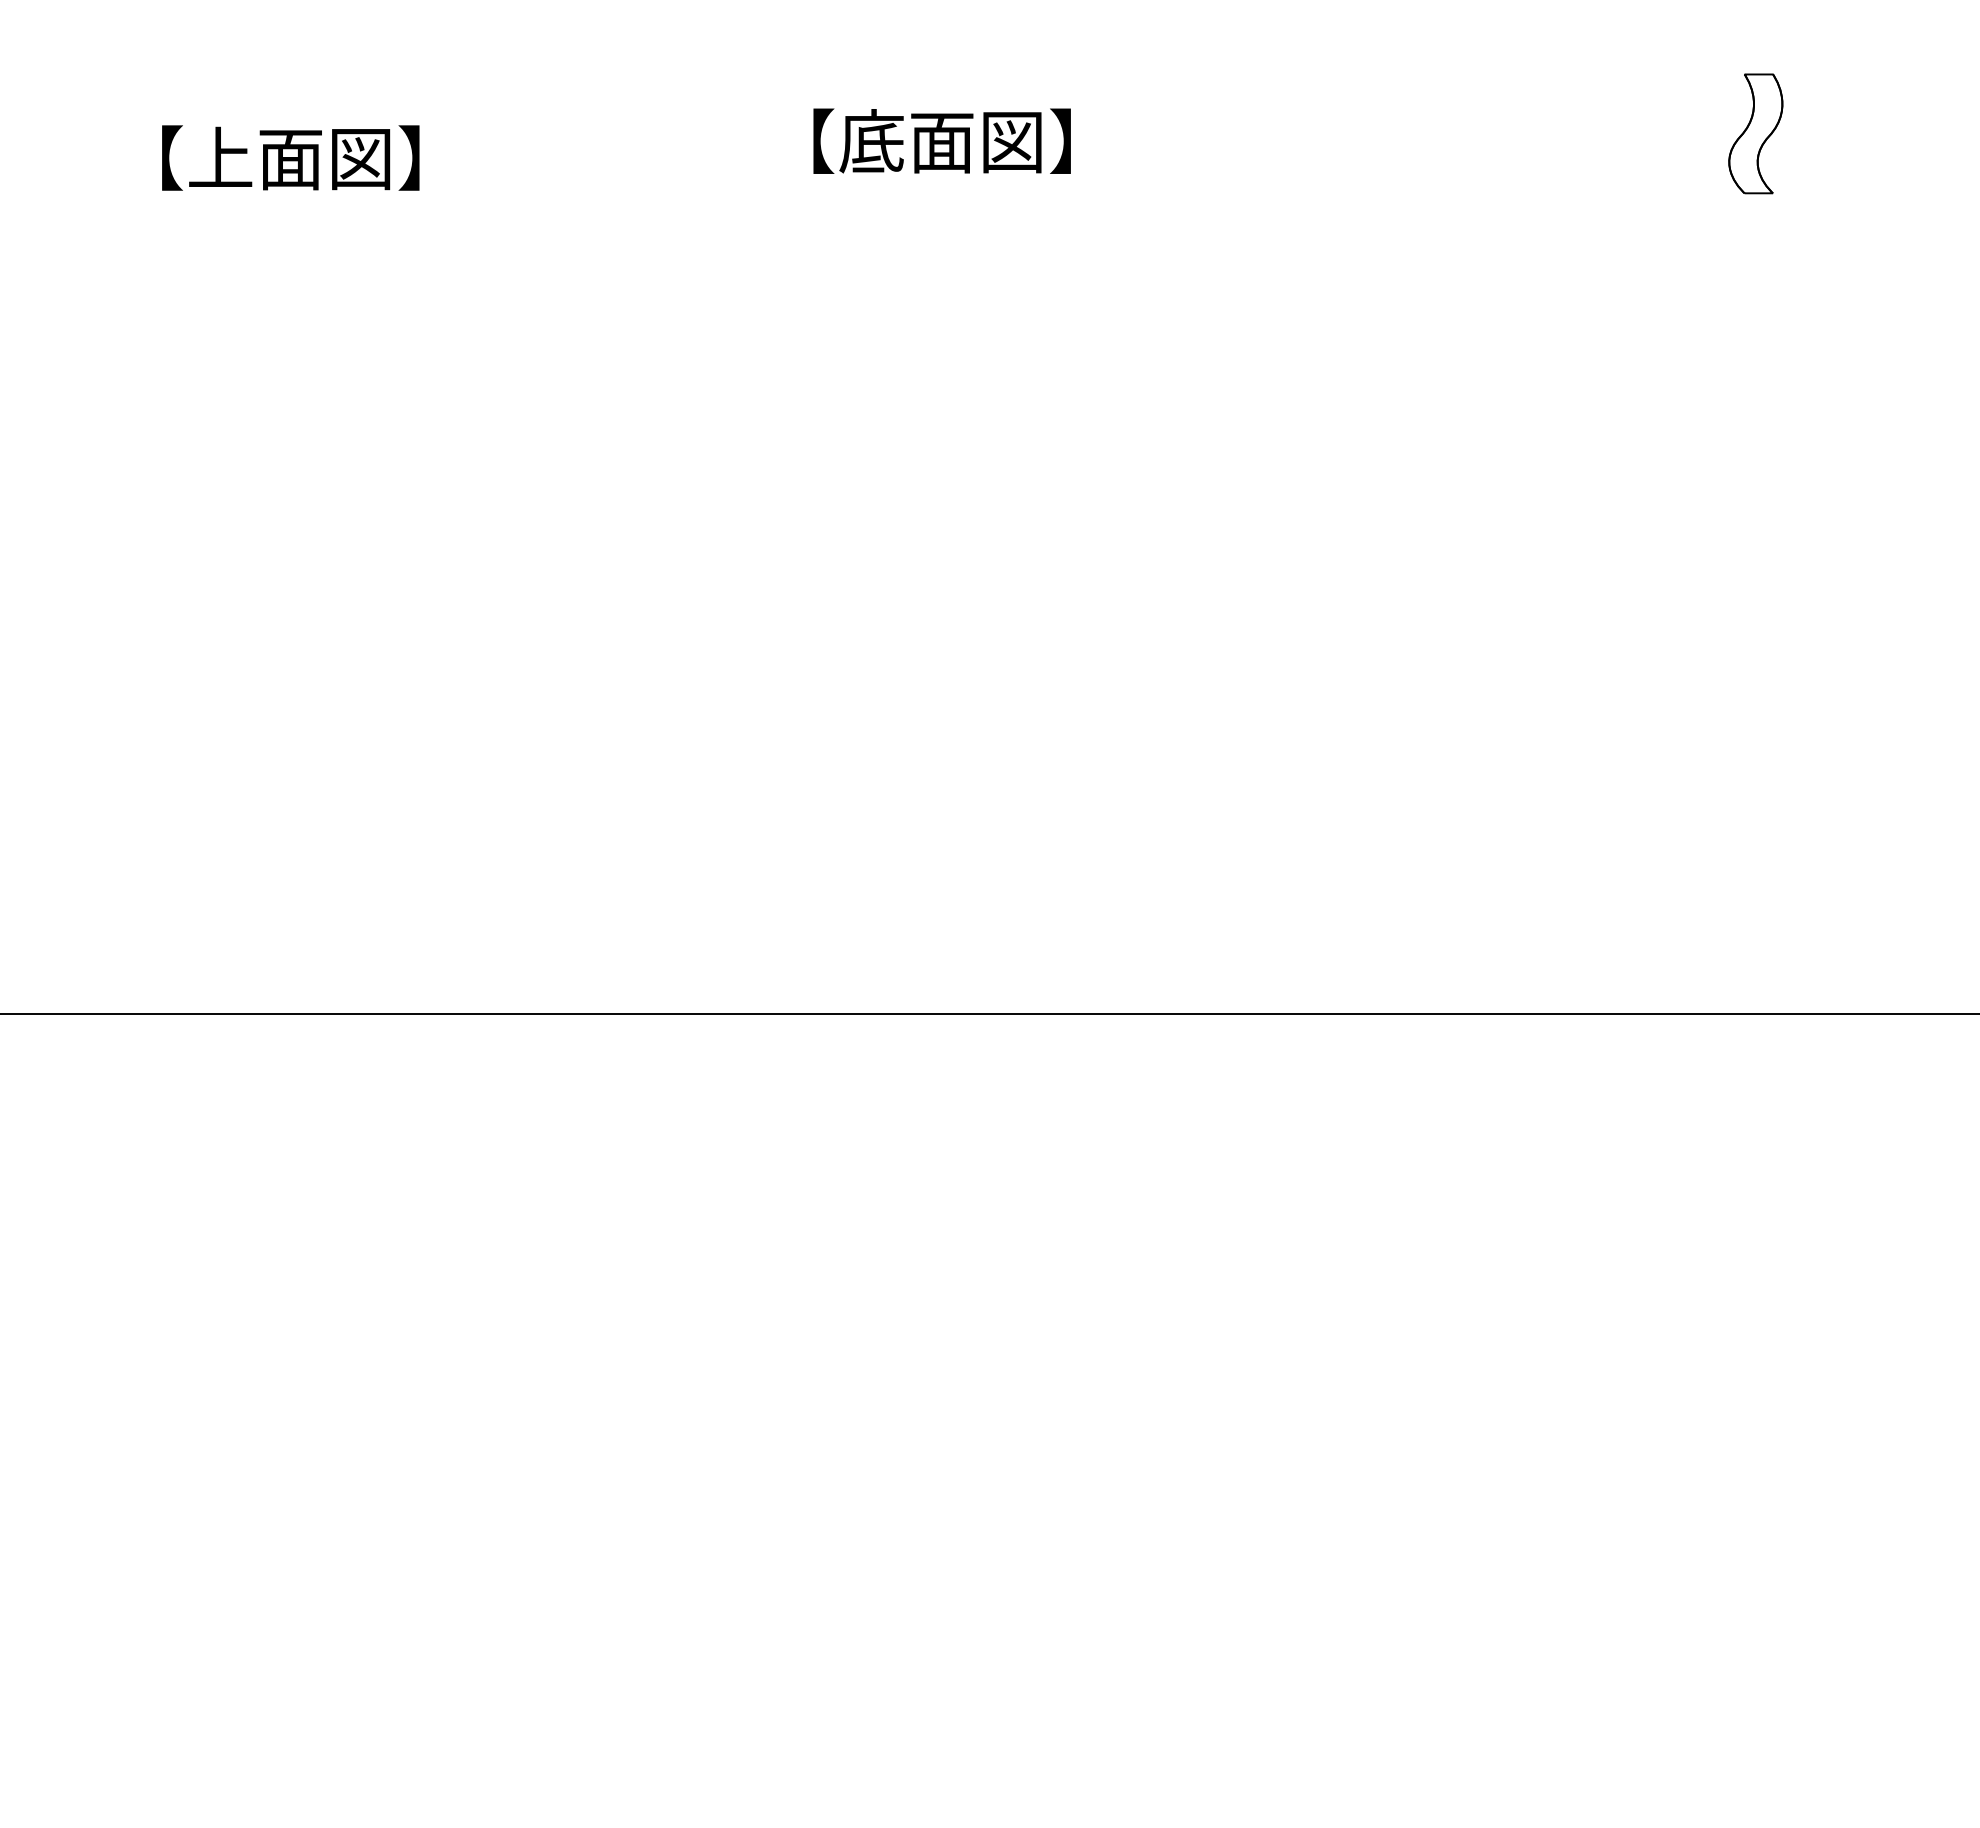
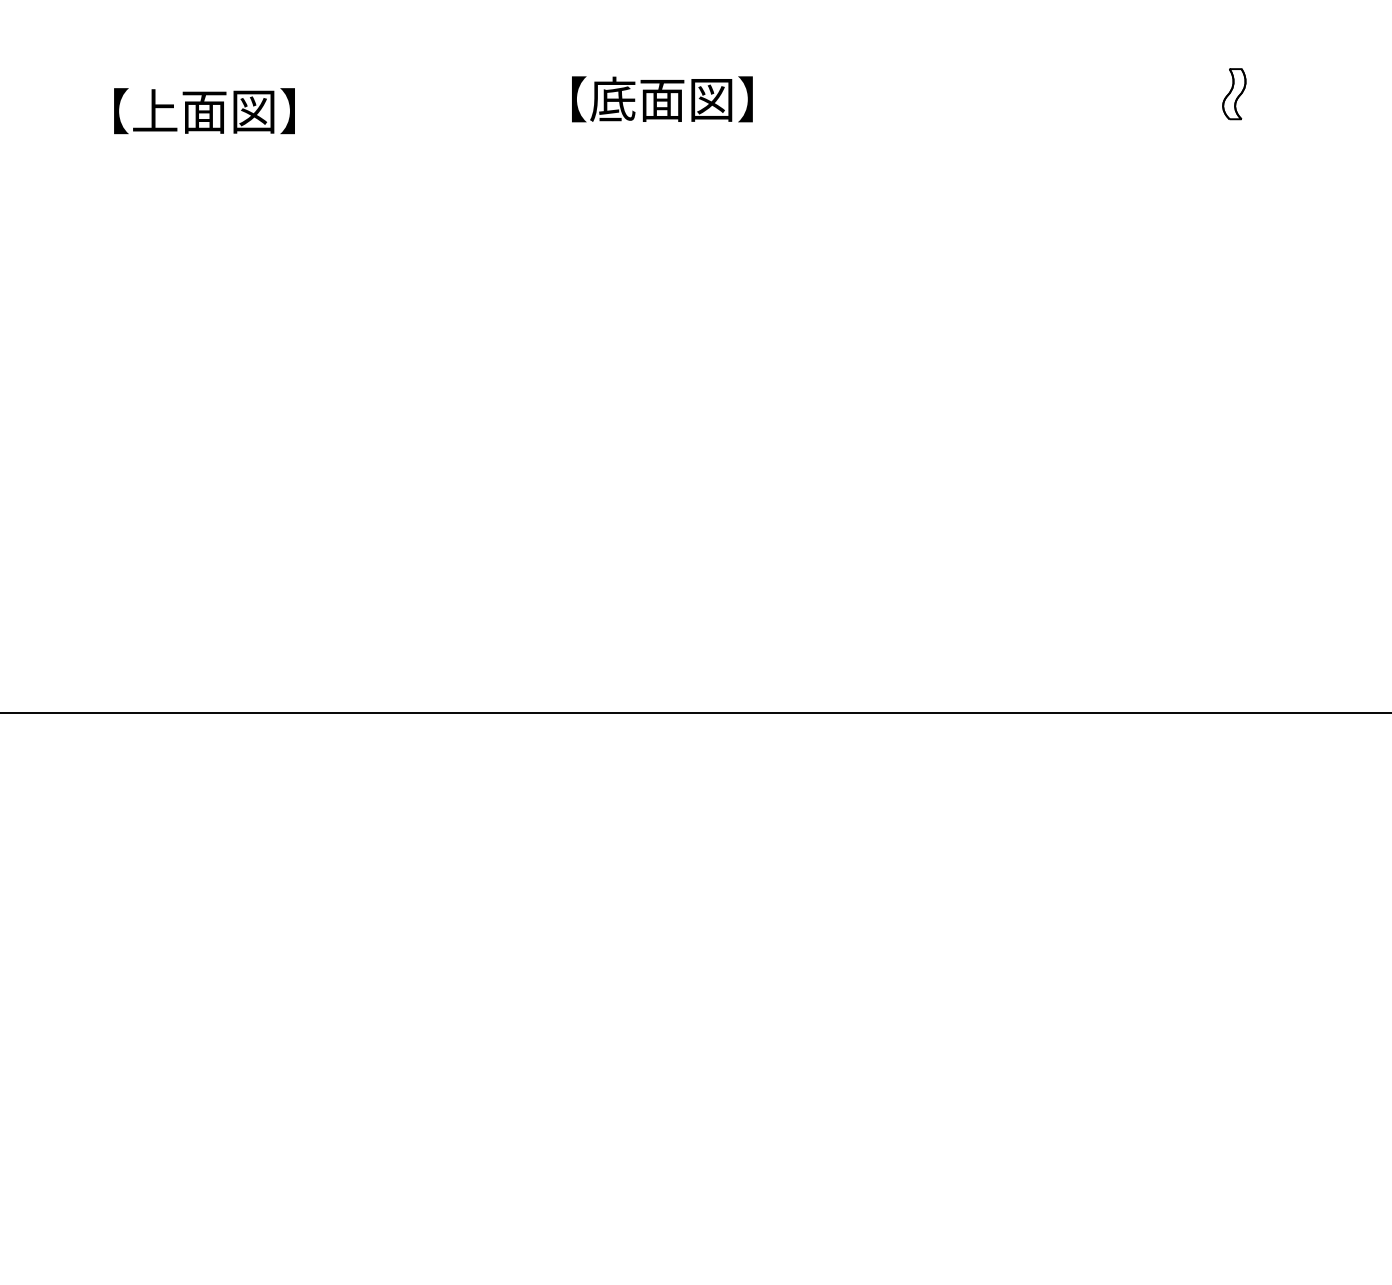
part: (1755, 133) -> (1234, 93), size x0.6

